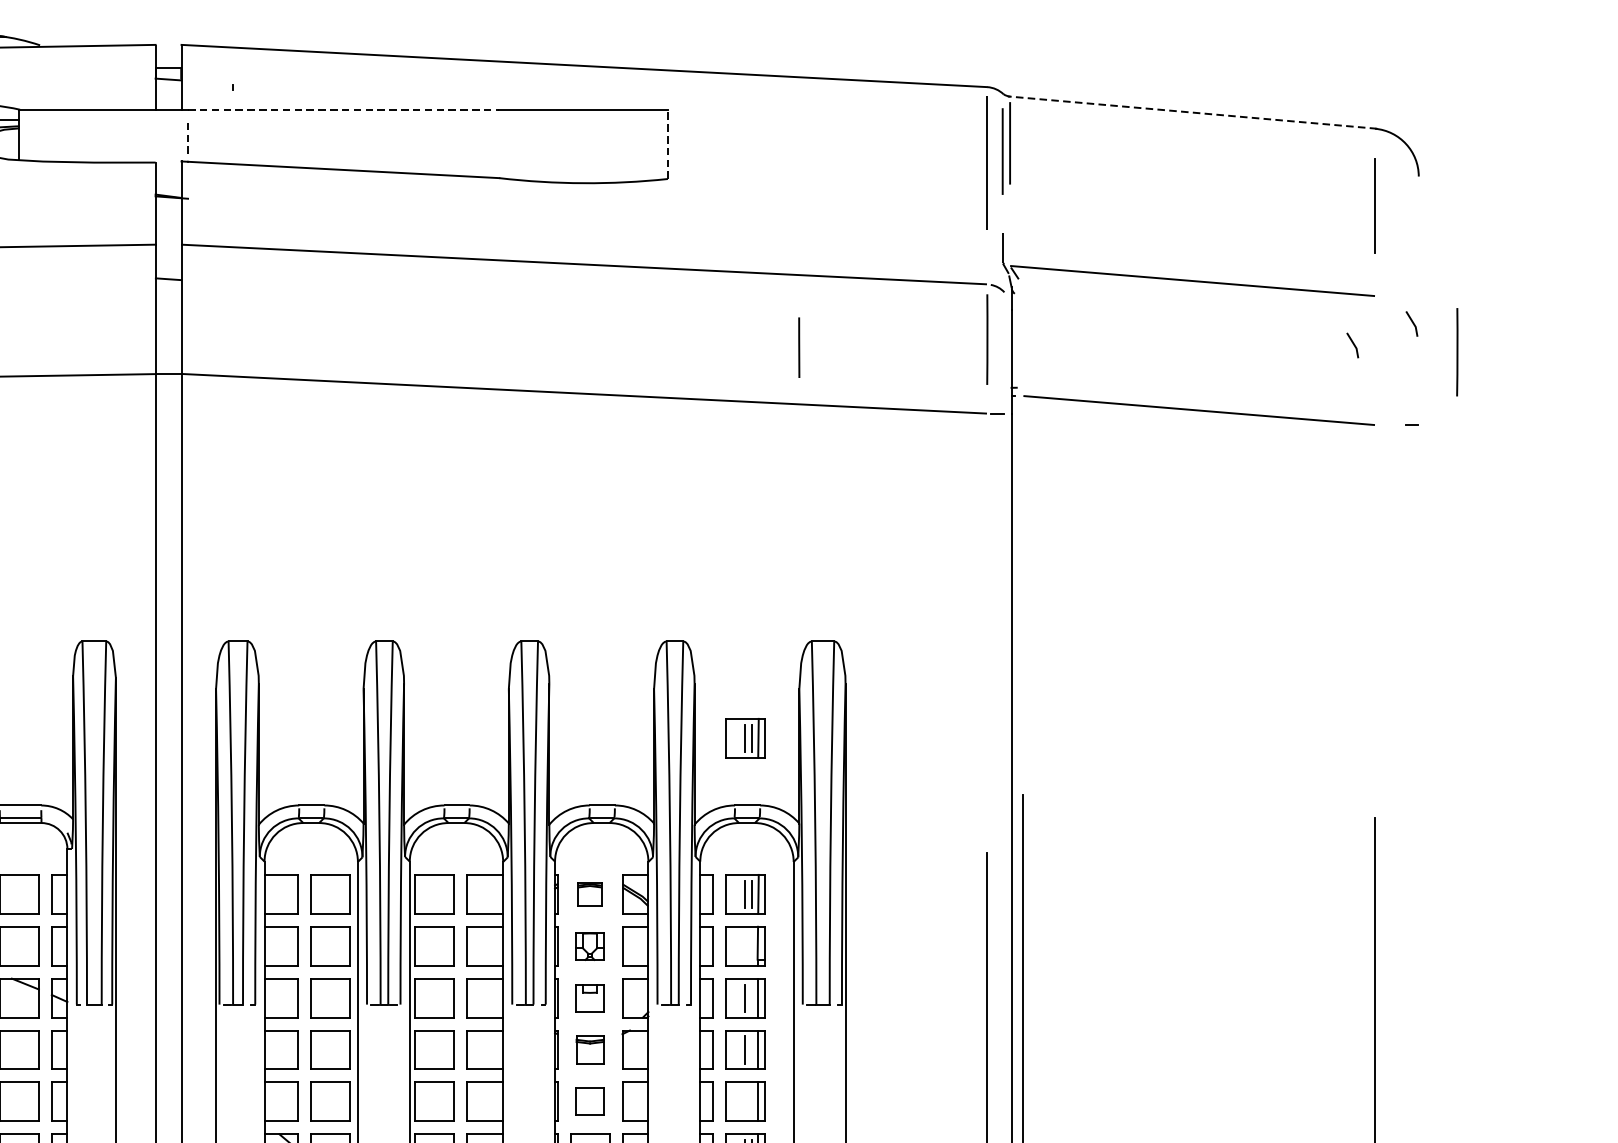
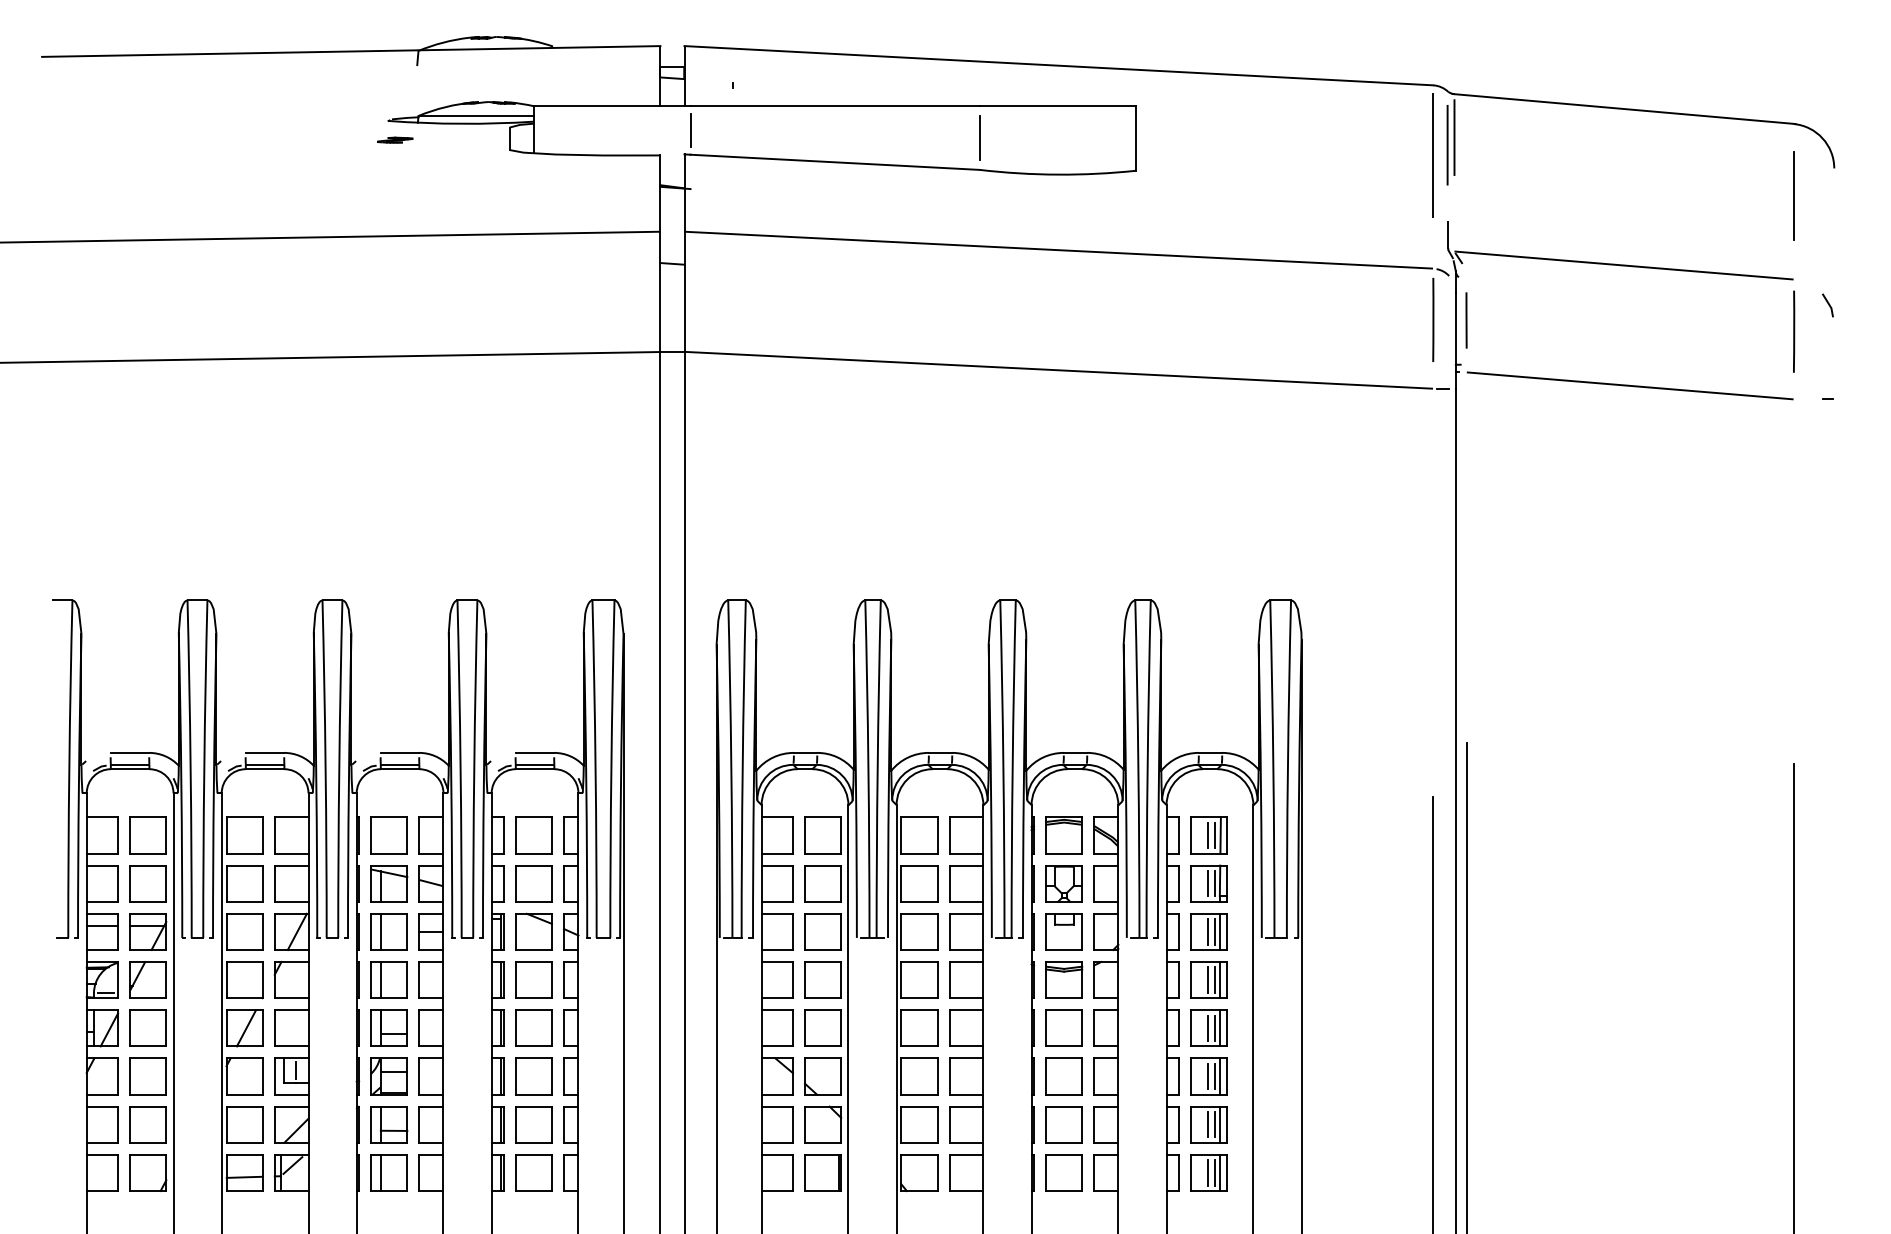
line: (344, 109) -> (835, 106), dashed -> solid
line: (1191, 112) -> (1623, 108), dashed -> solid
line: (187, 135) -> (690, 130), dashed -> solid
line: (498, 143) -> (979, 137), added
line: (667, 144) -> (1136, 138), dashed -> solid
line: (1353, 345) -> (1773, 325), removed
line: (799, 347) -> (1466, 320), moved
line: (1457, 352) -> (1794, 331), moved
part: (745, 738) -> (1208, 690), removed
part: (589, 894) -> (1063, 835), size x1.67
part: (589, 946) -> (1063, 883), size x1.43
line: (744, 946) -> (1207, 883), added
line: (751, 946) -> (1214, 883), added
part: (589, 997) -> (1063, 931), size x1.43
line: (751, 997) -> (1214, 931), added
part: (590, 1049) -> (1064, 979), size x1.43
line: (751, 1049) -> (1214, 979), added
part: (589, 1100) -> (1063, 1027), size x1.43
line: (744, 1100) -> (1207, 1027), added
line: (751, 1100) -> (1214, 1027), added

